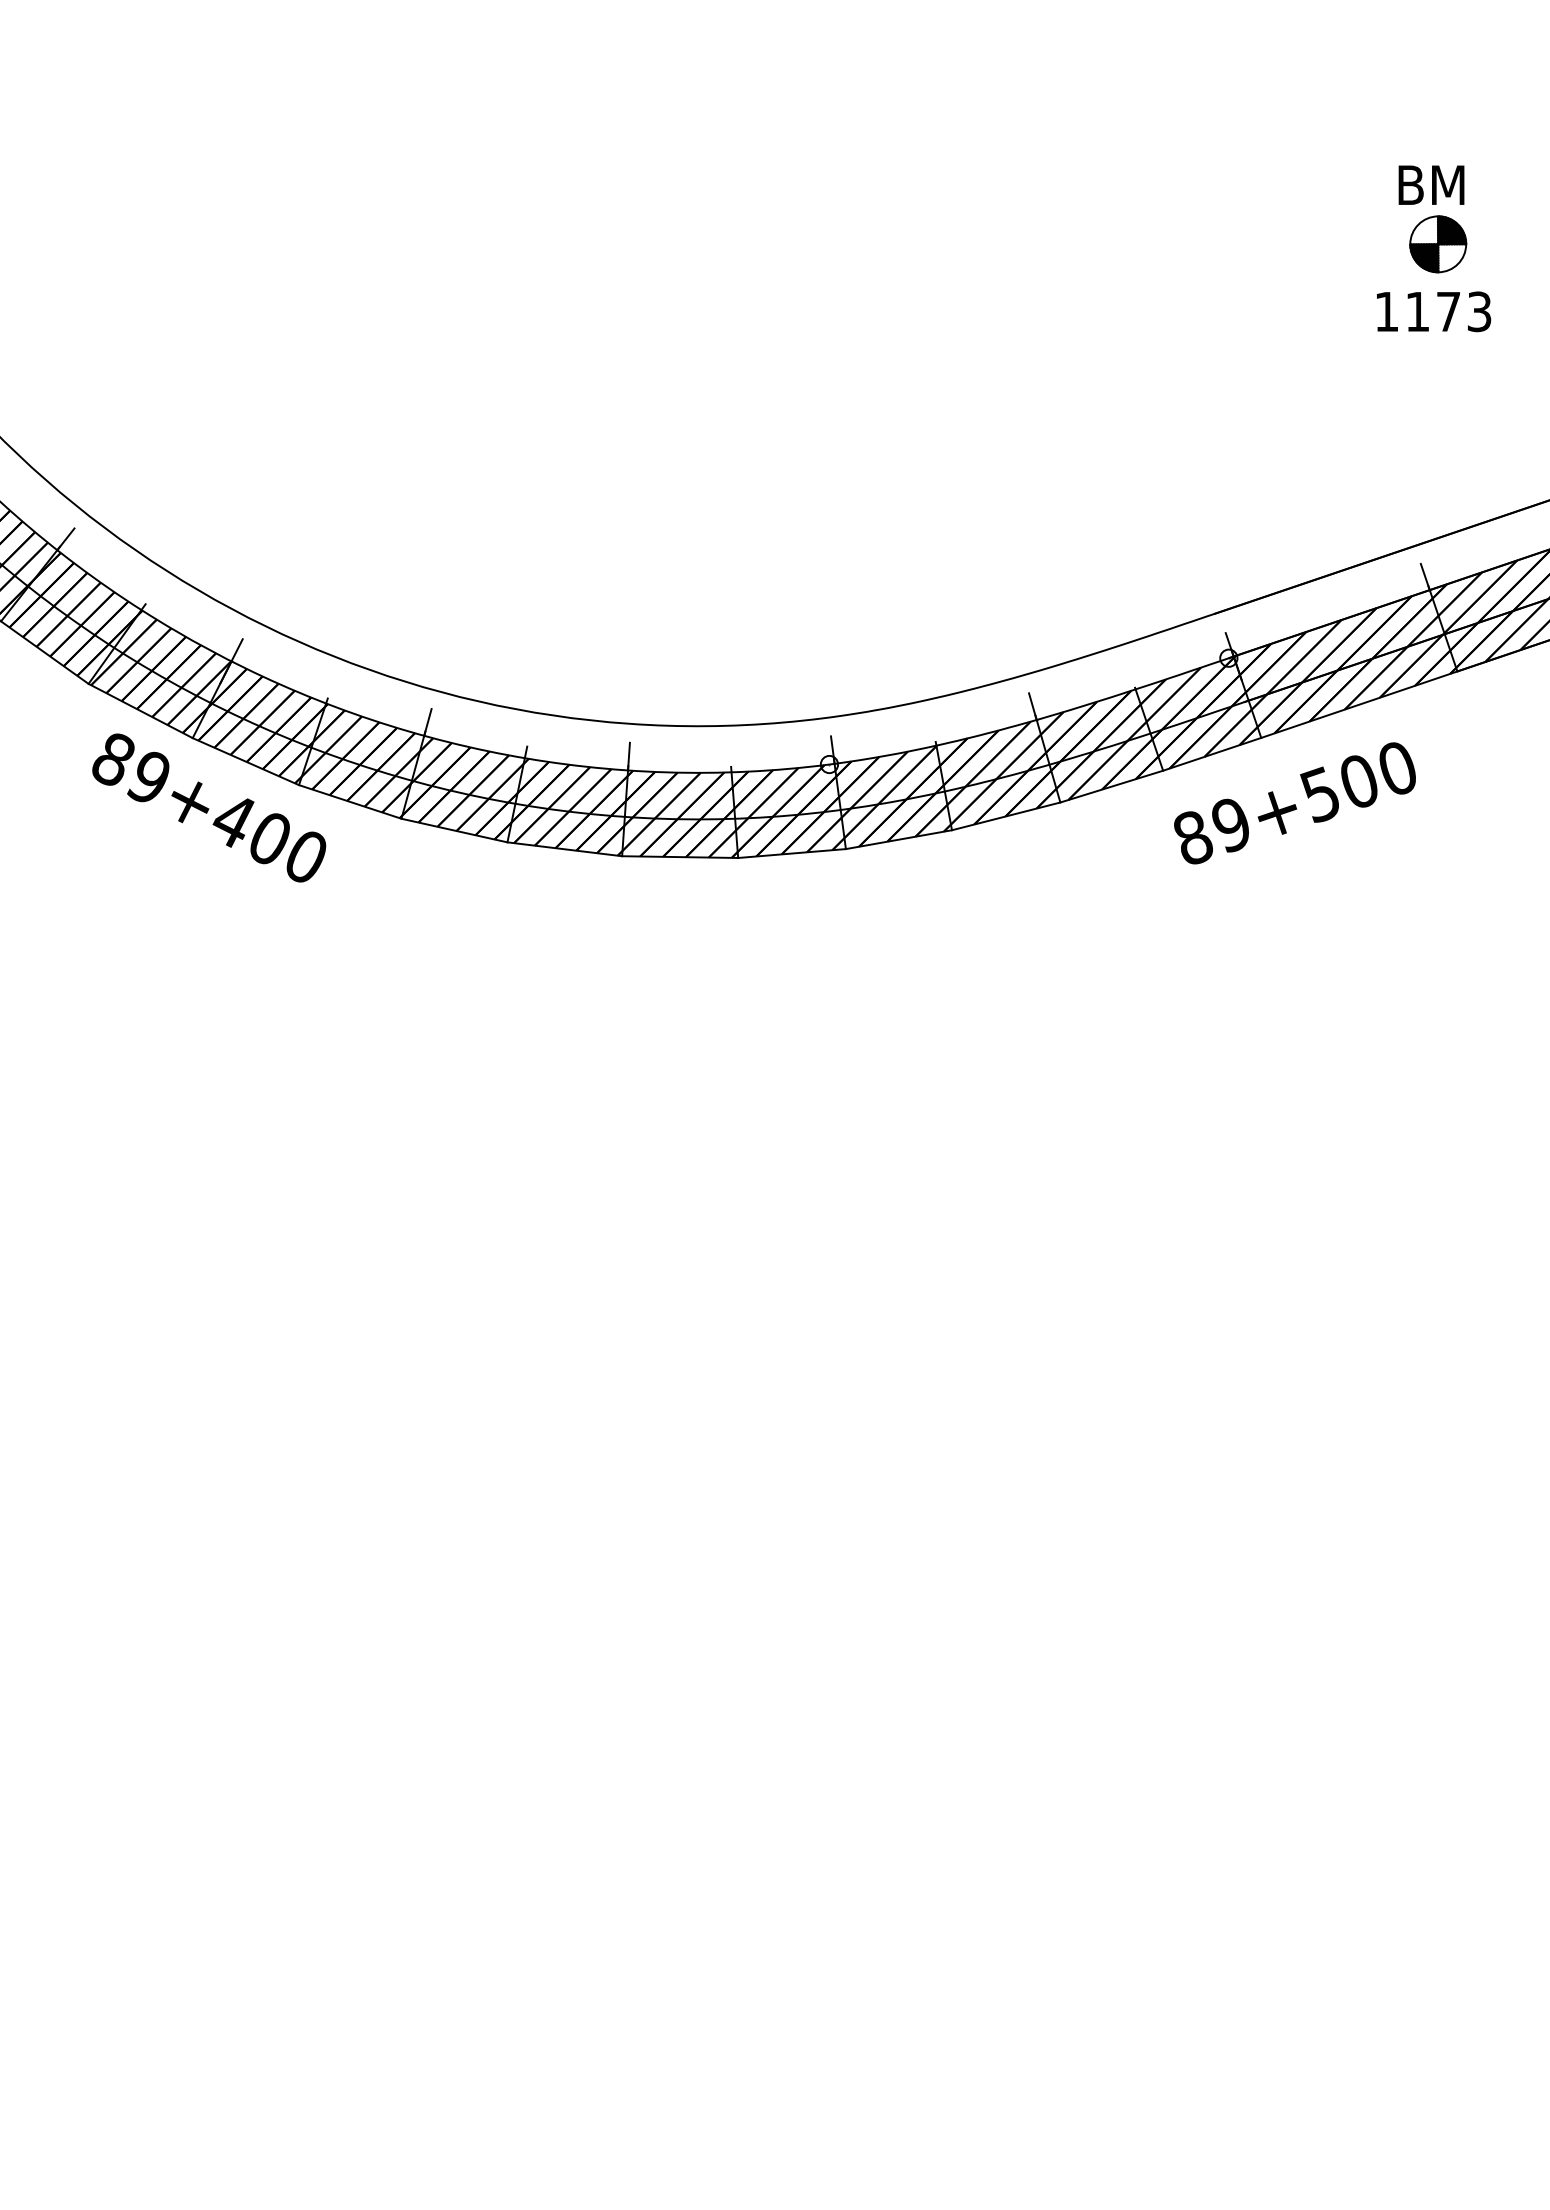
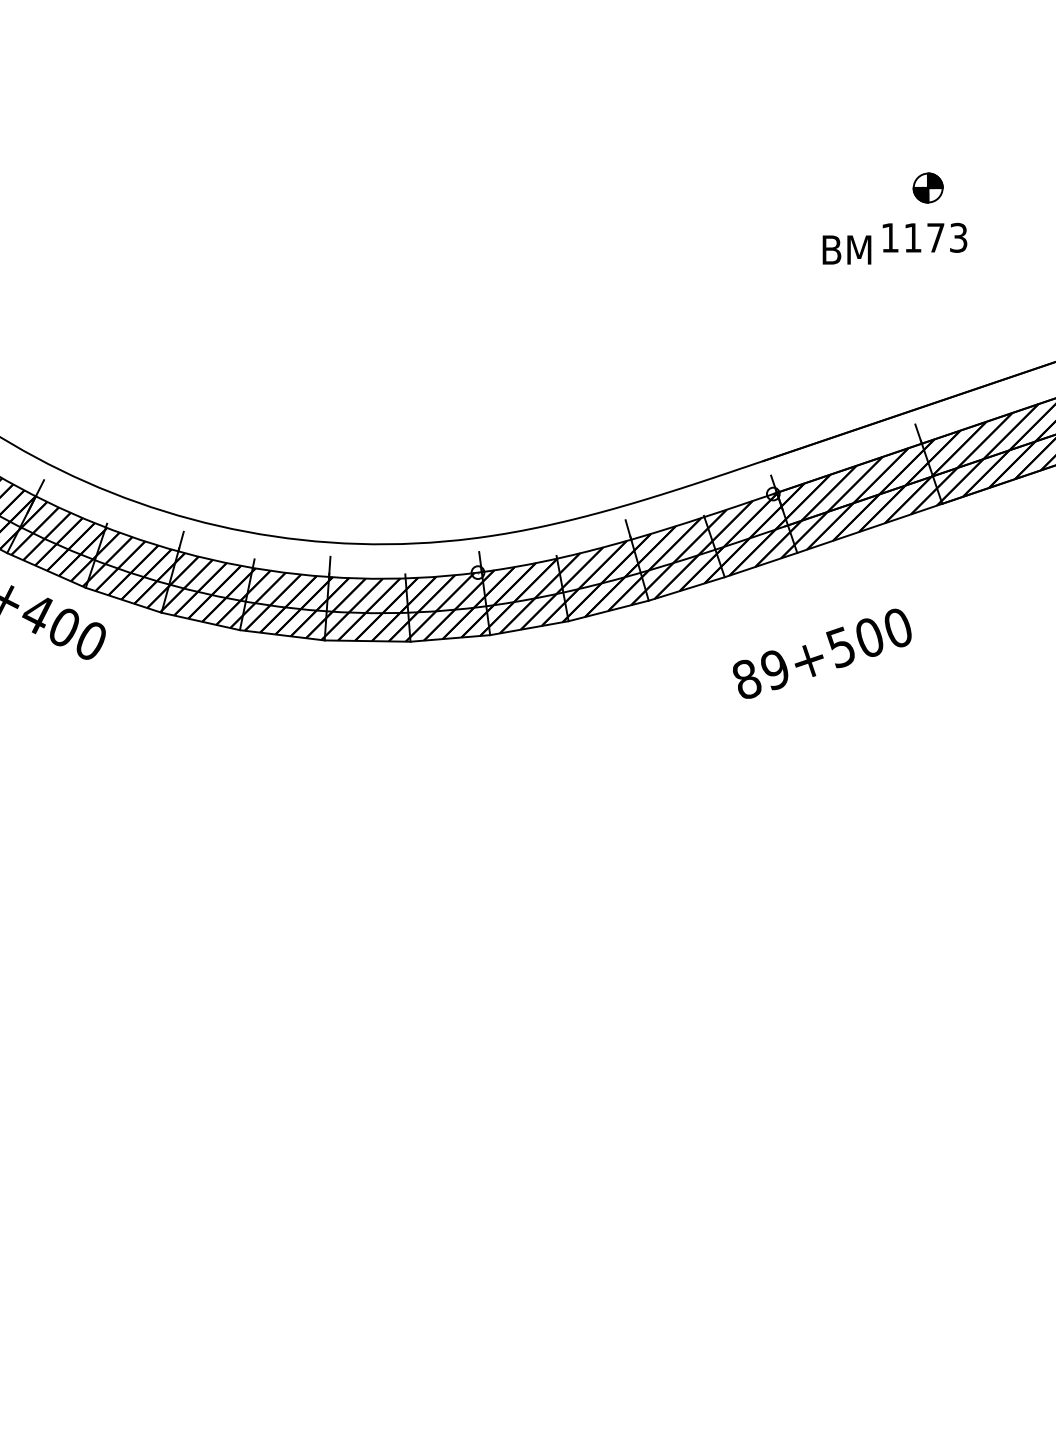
text: (1431, 184) -> (847, 249), moved
part: (1438, 244) -> (928, 188), size x0.7
text: (1294, 803) -> (821, 653), moved

